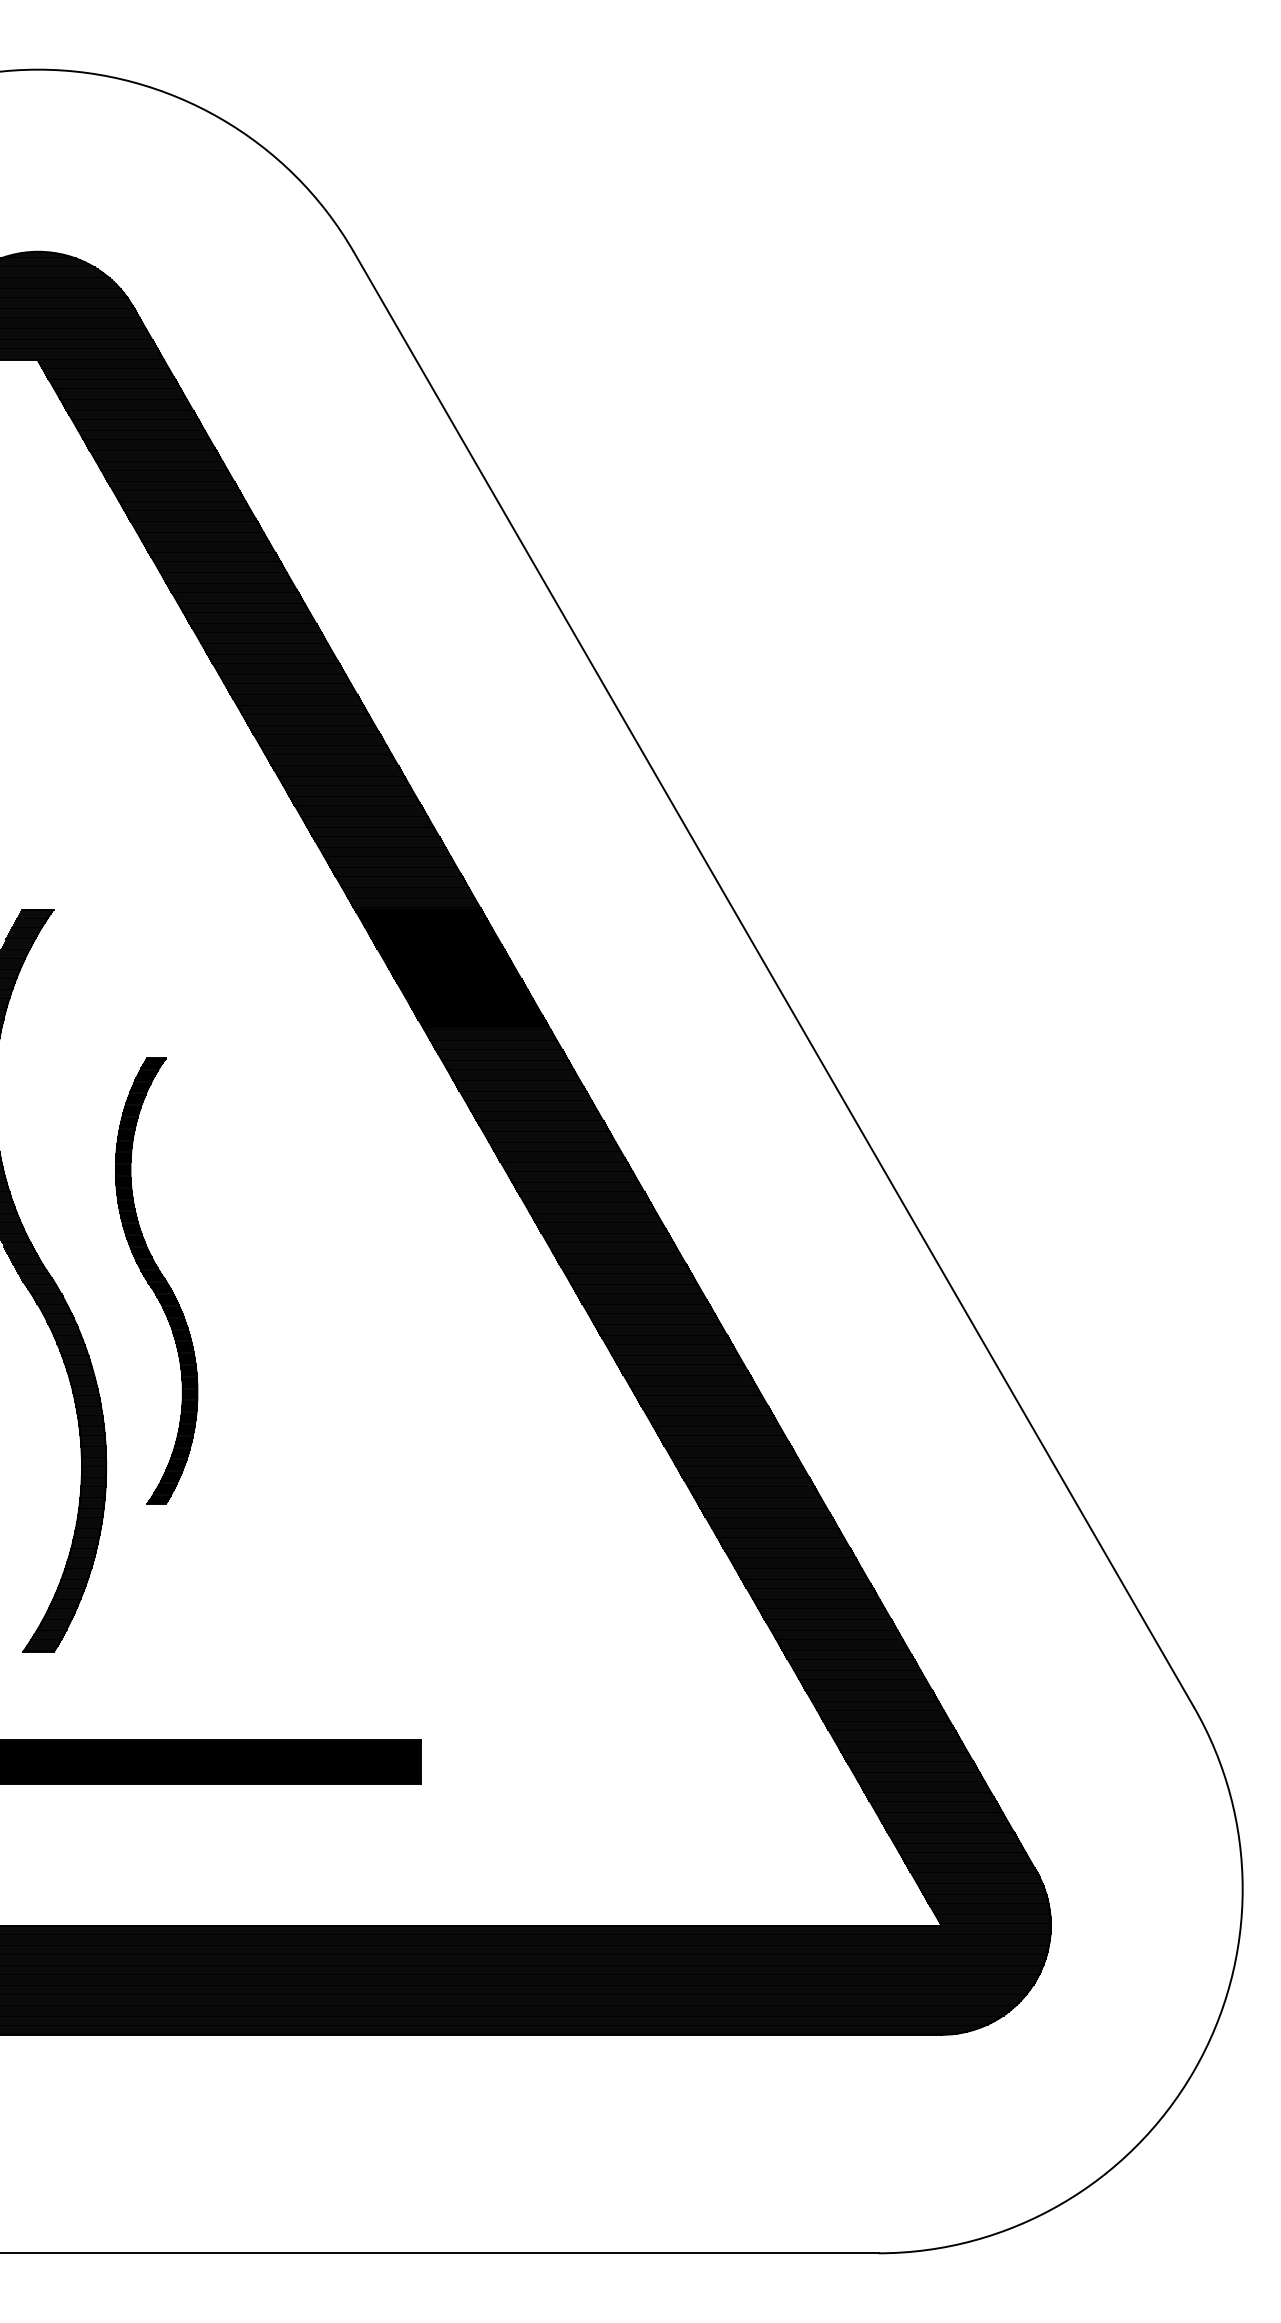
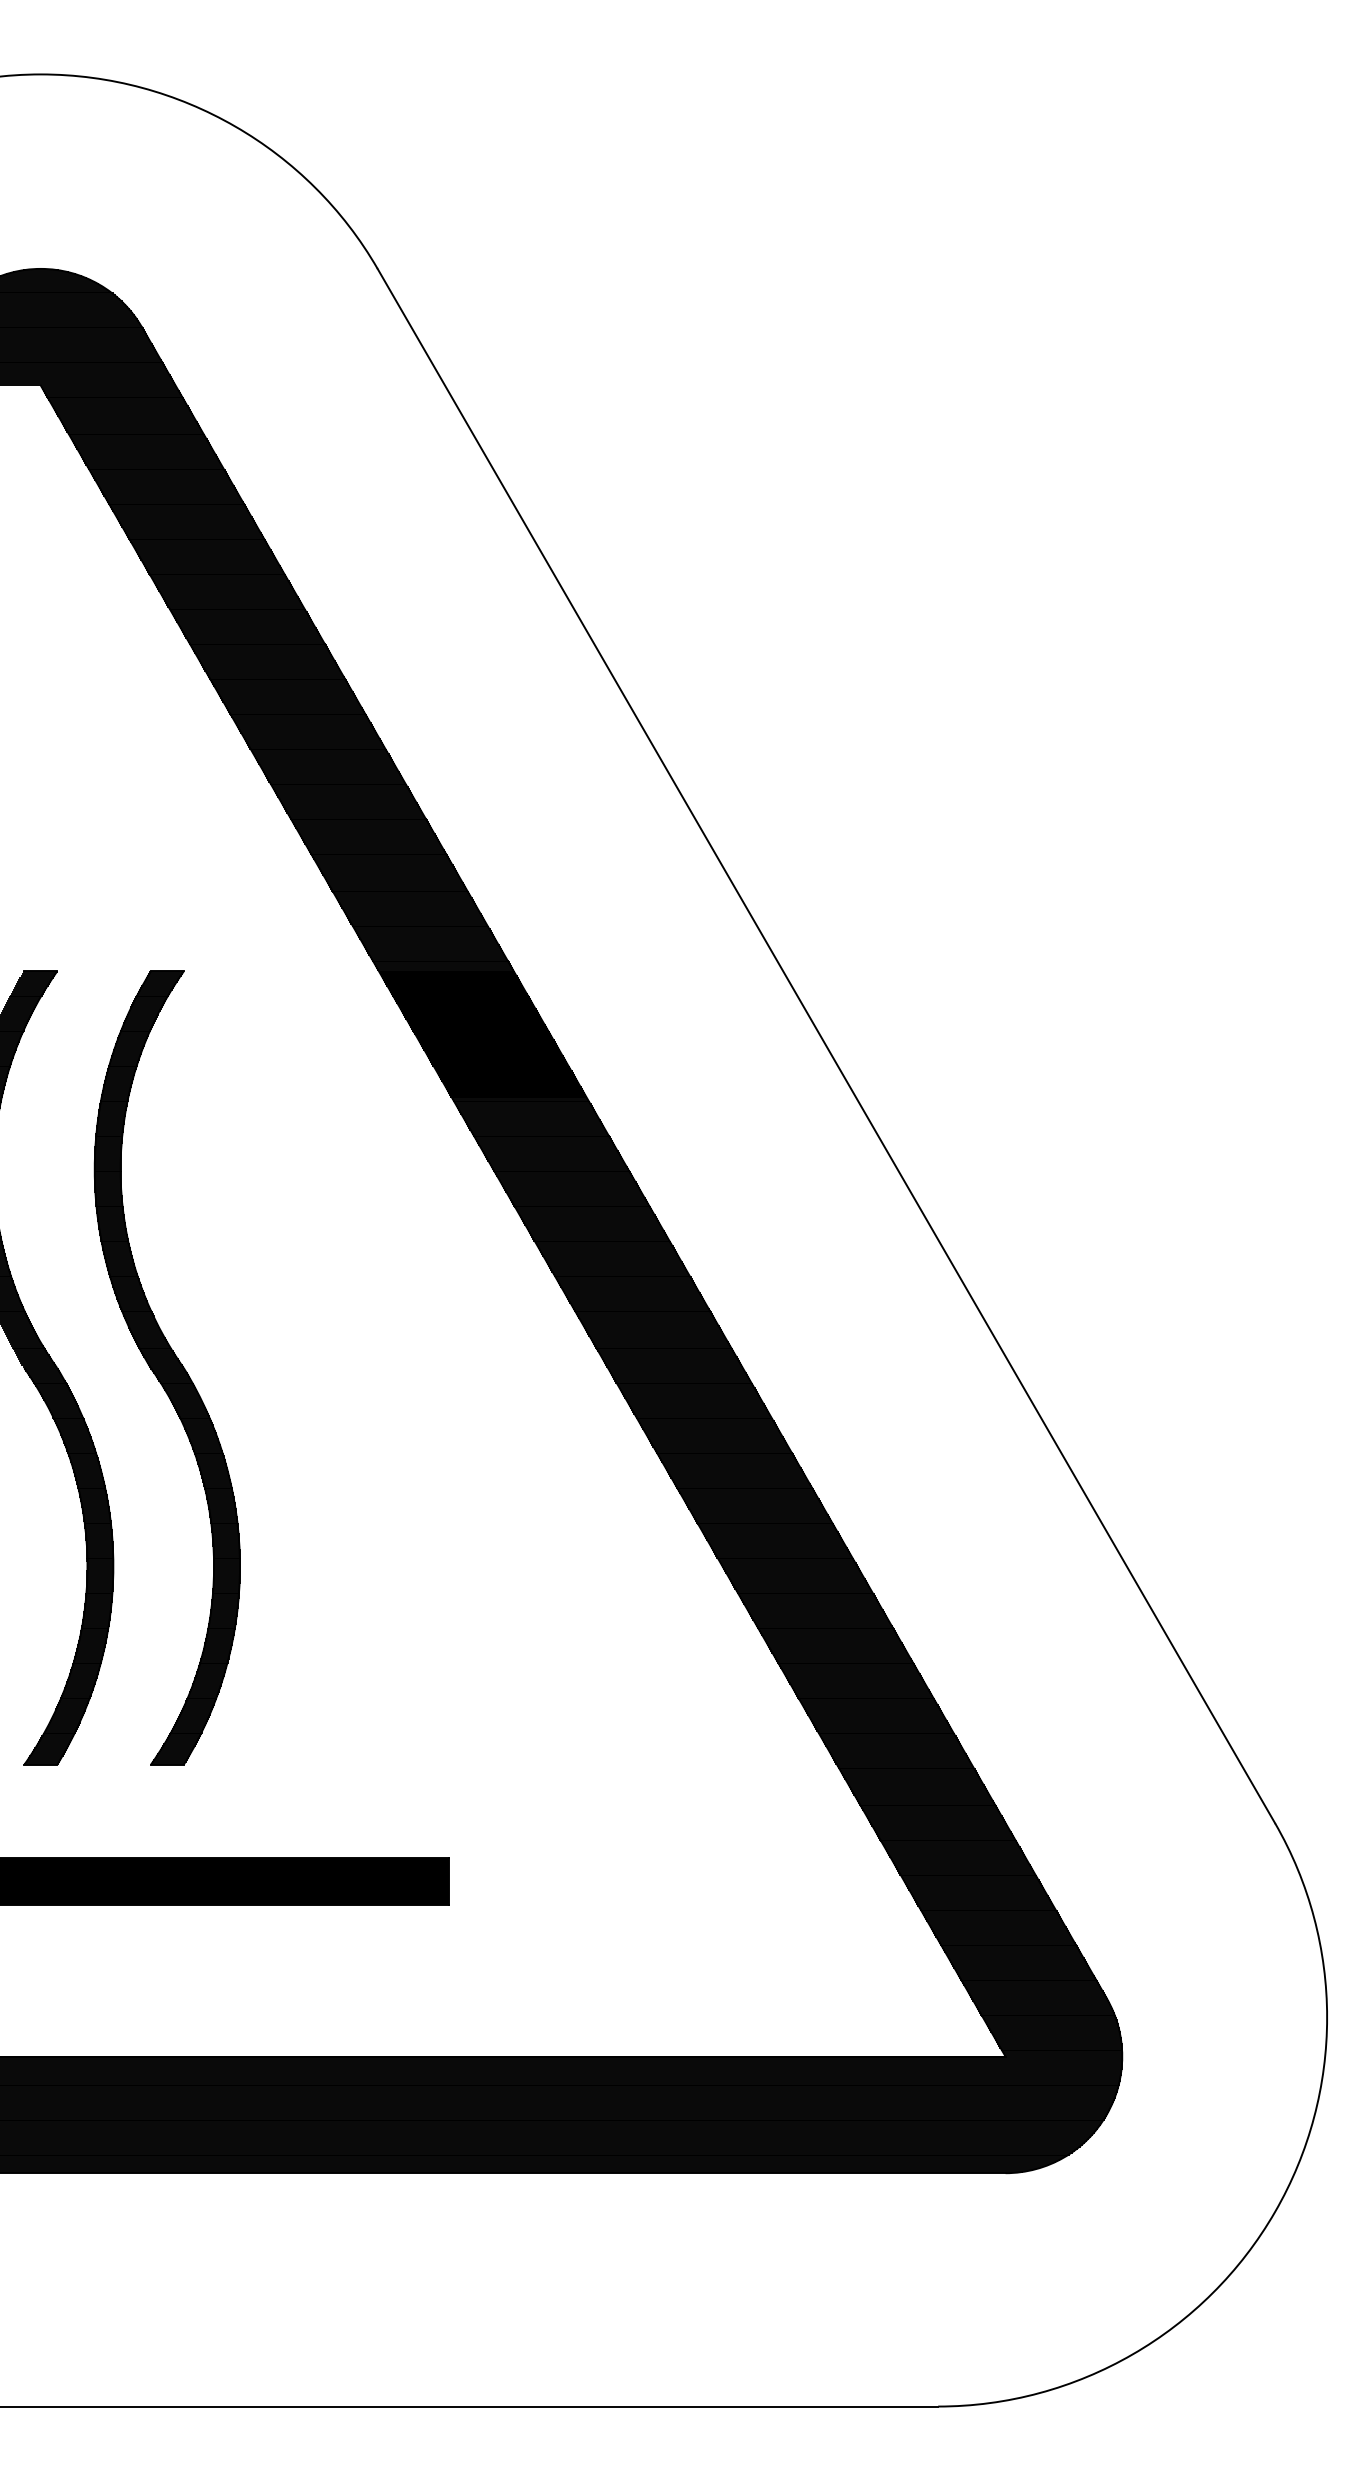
part: (156, 1280) -> (167, 1367), size x1.67

